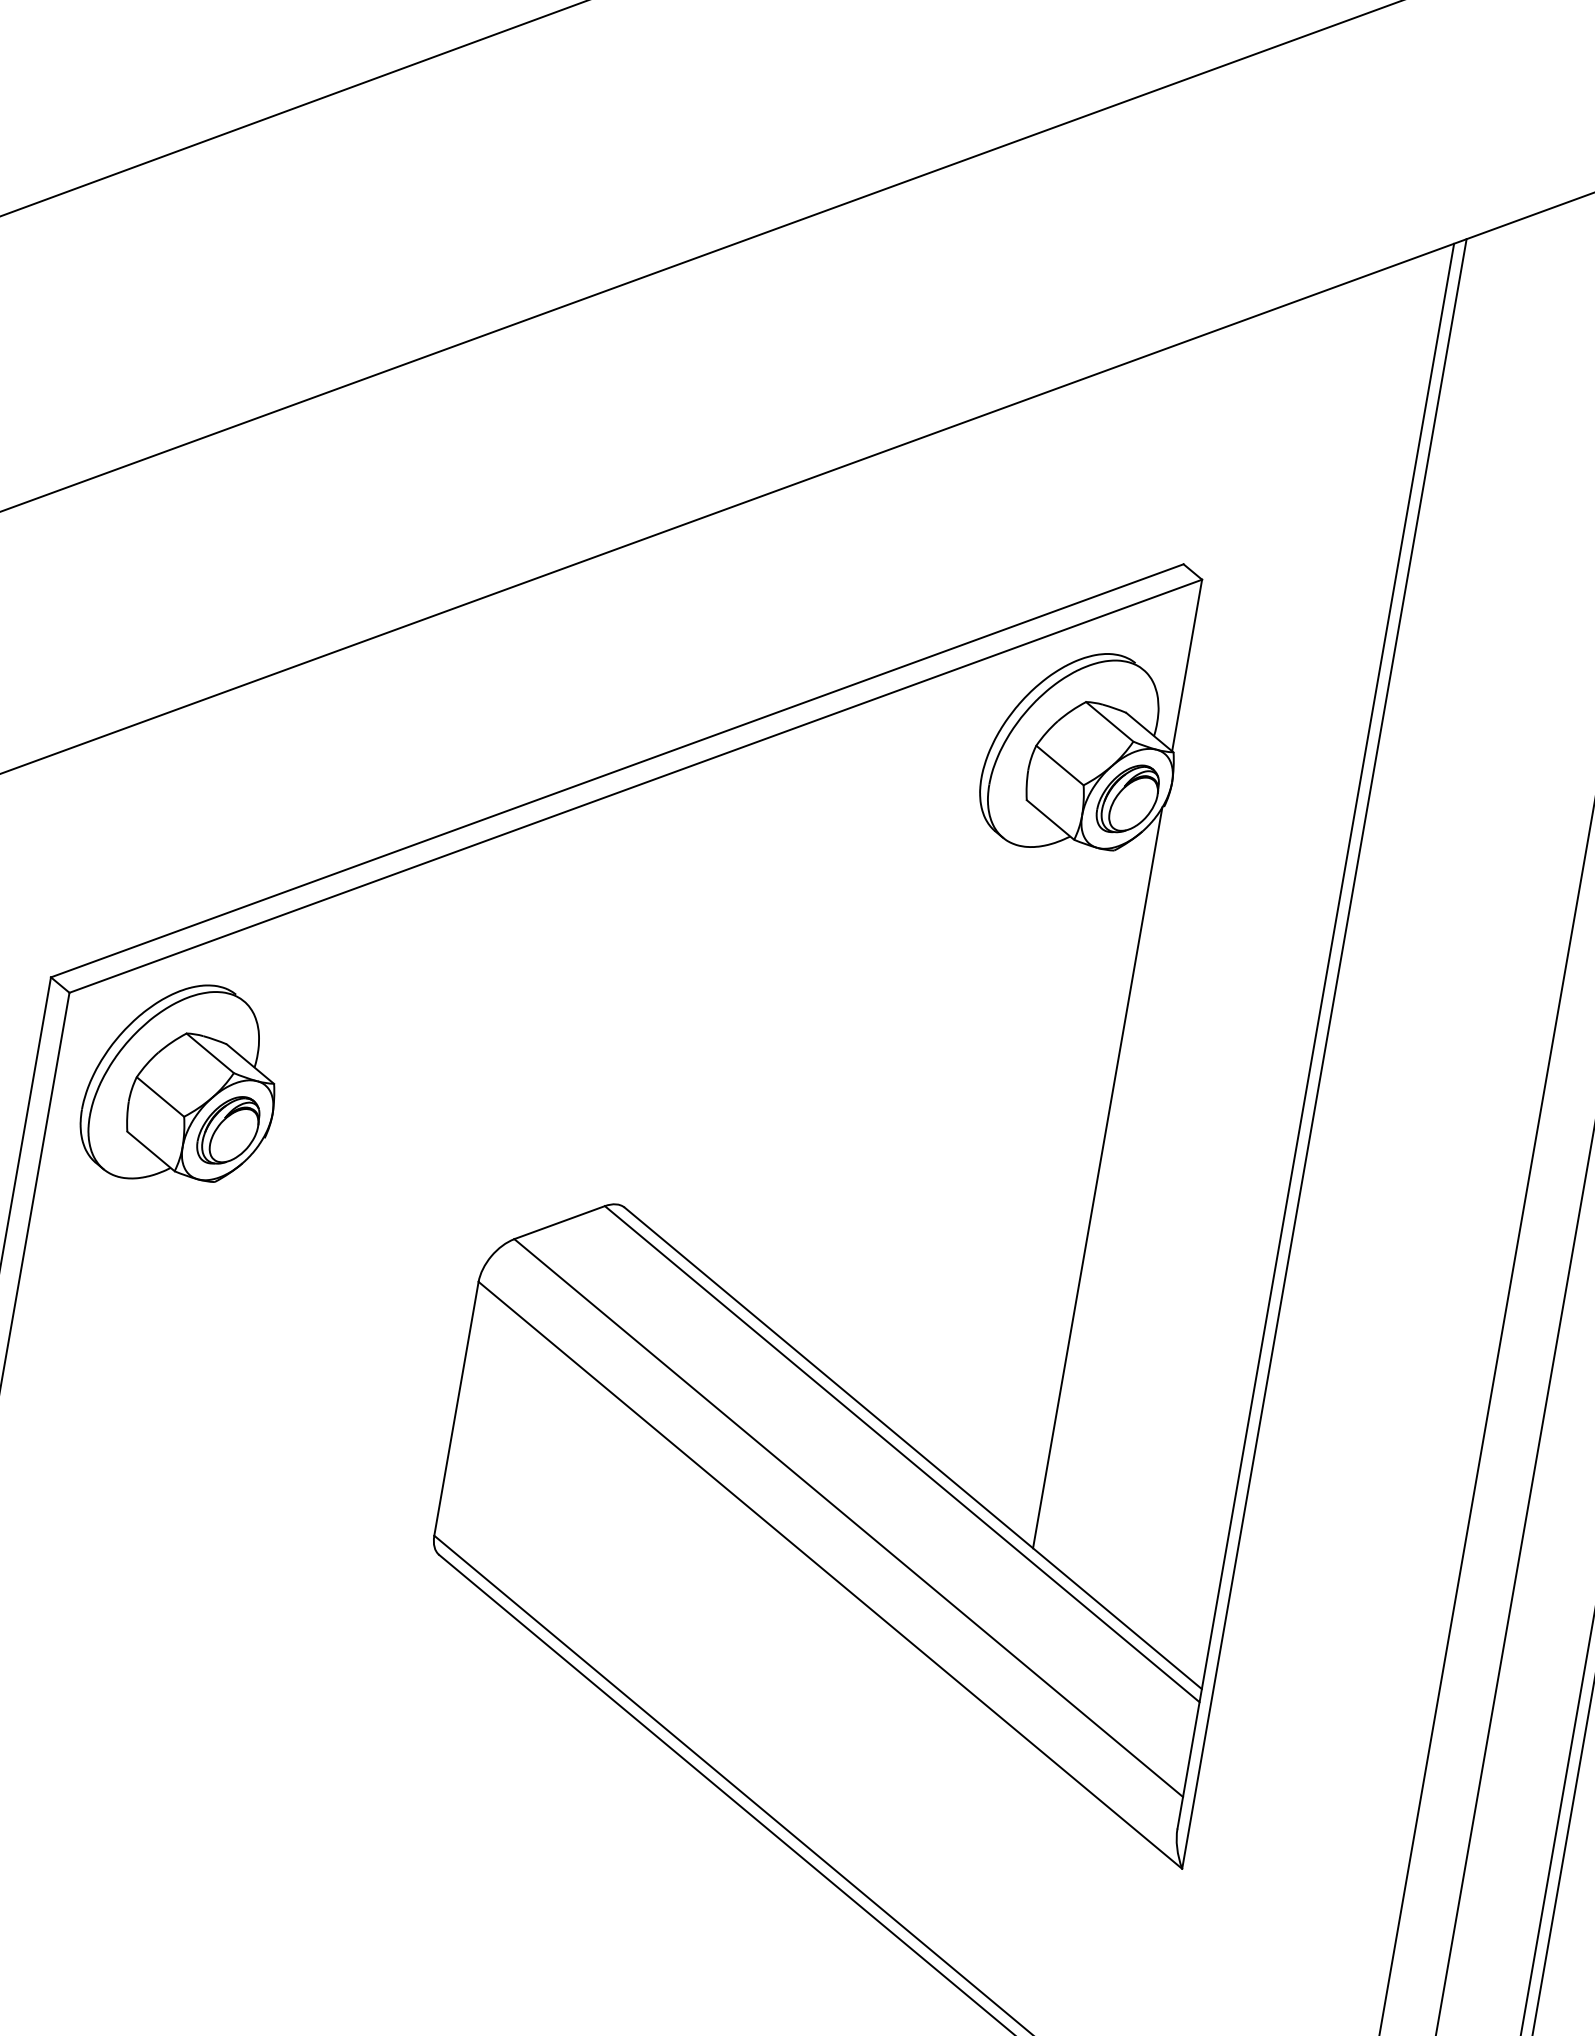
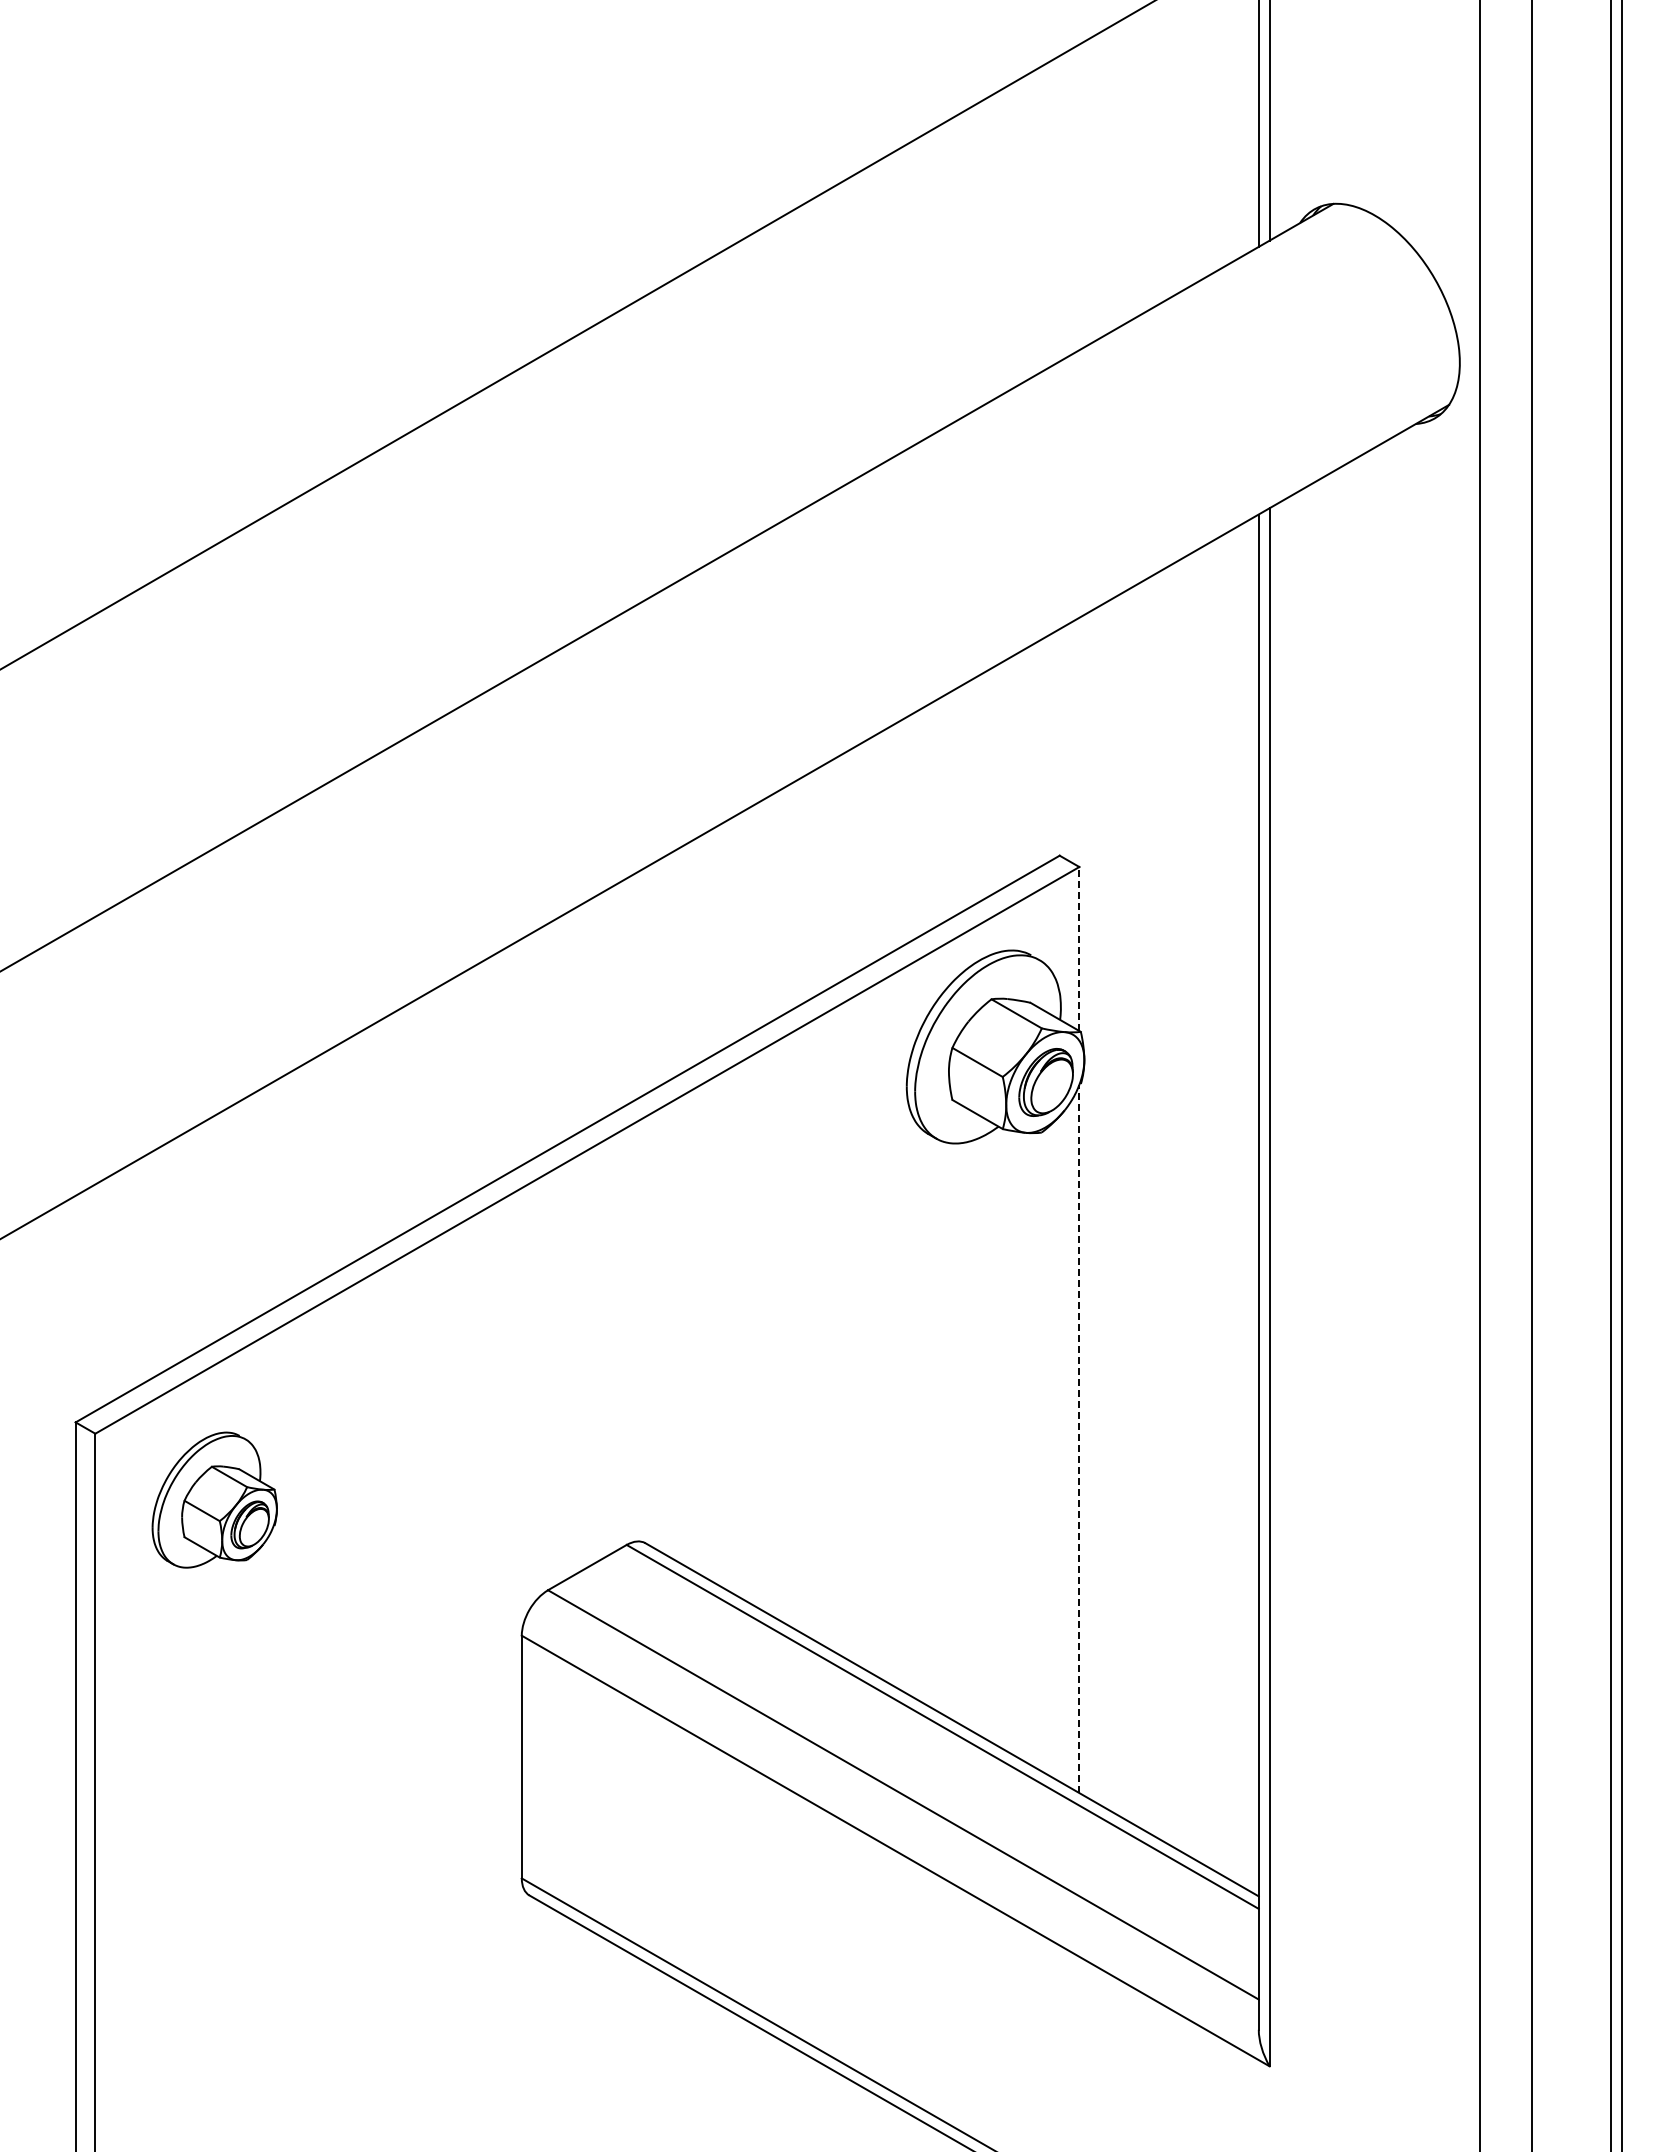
line: (1187, 664) -> (1079, 948), solid -> dashed
part: (182, 1083) -> (214, 1499), size x0.7
line: (1097, 1177) -> (1079, 1438), solid -> dashed

